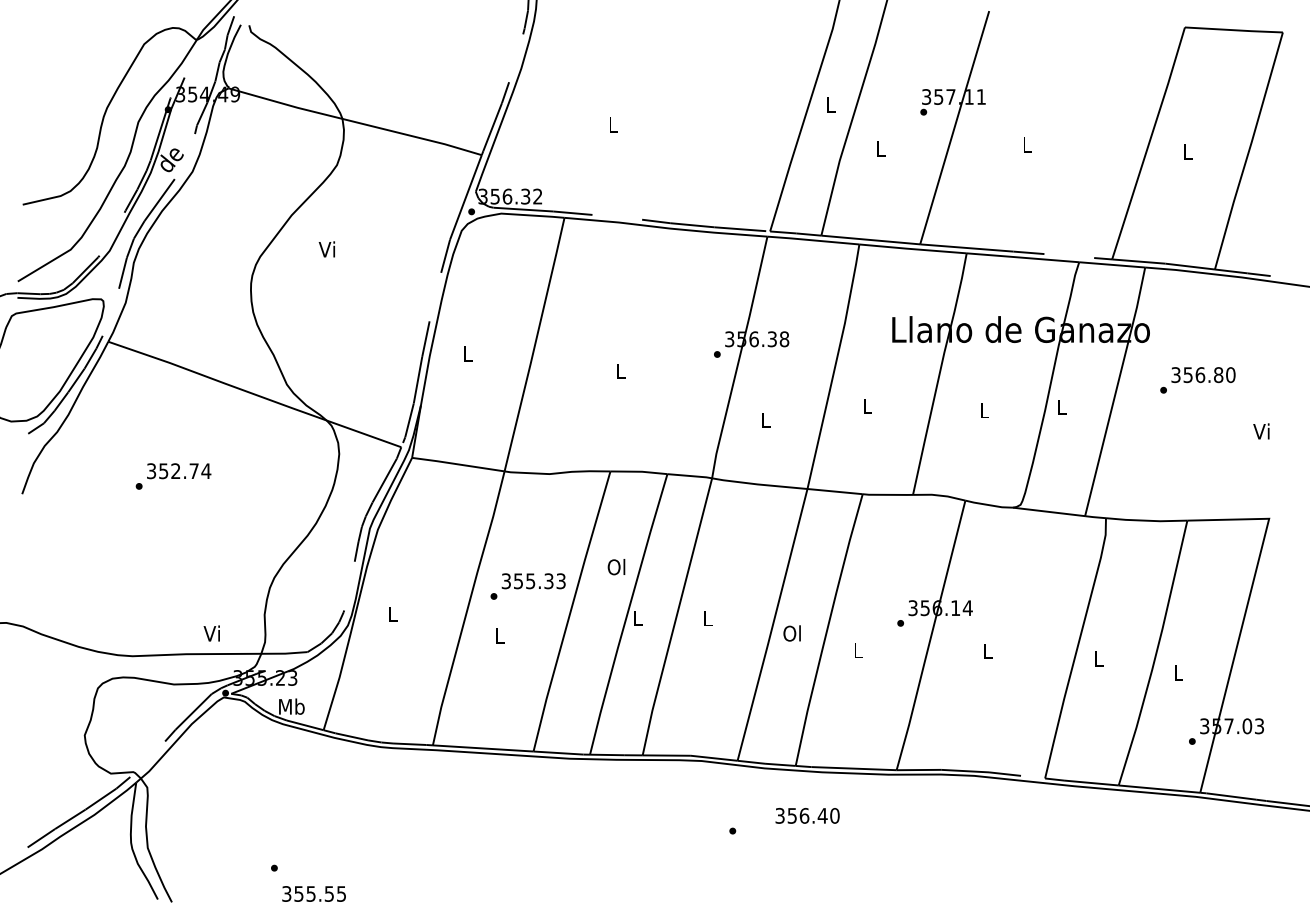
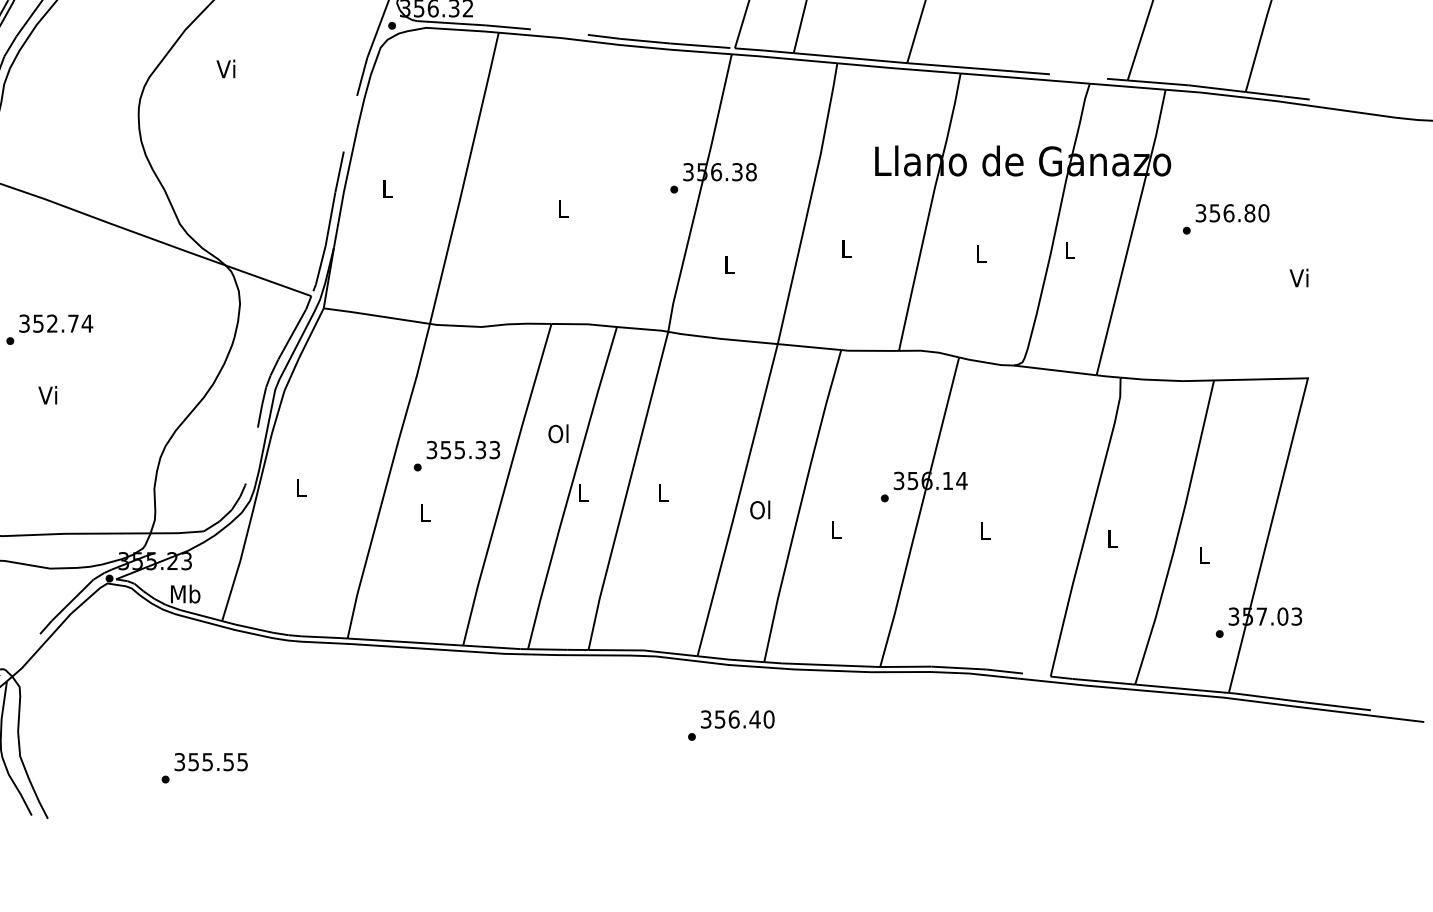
text: (211, 633) -> (47, 395), moved
text: (807, 815) -> (737, 719), moved
text: (313, 893) -> (210, 761), moved

